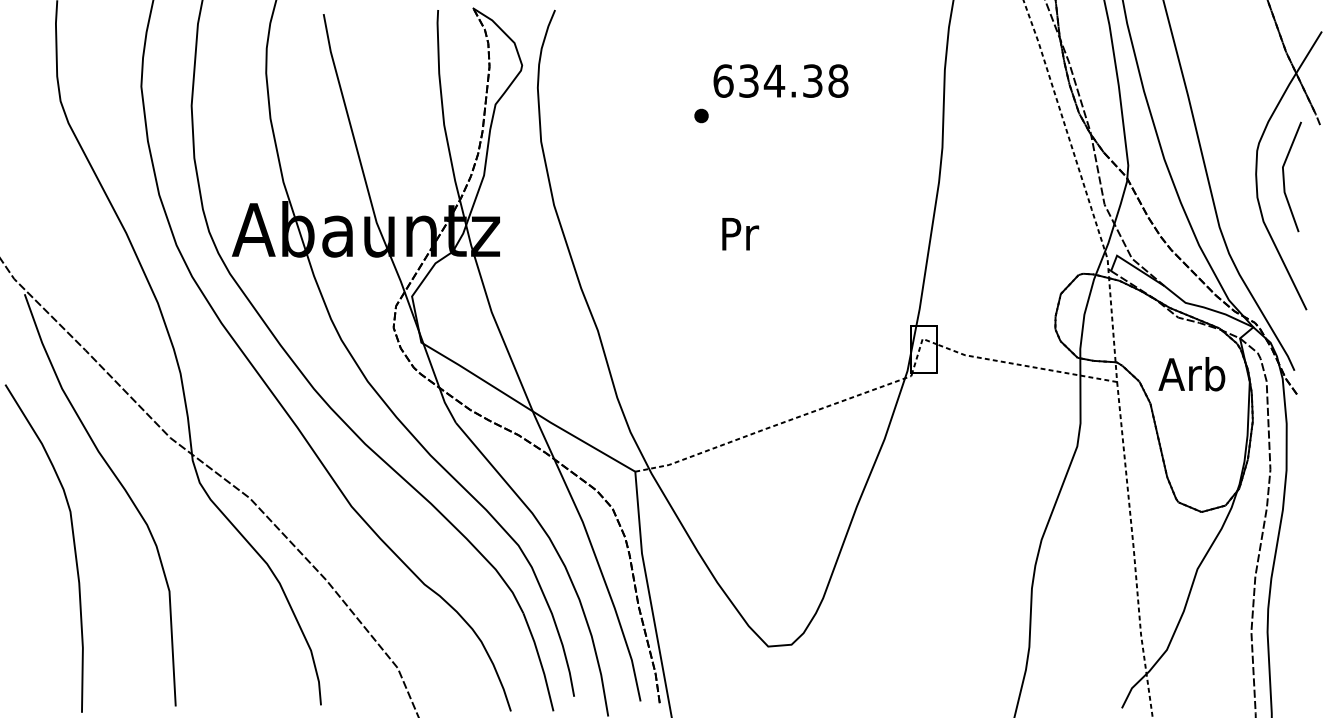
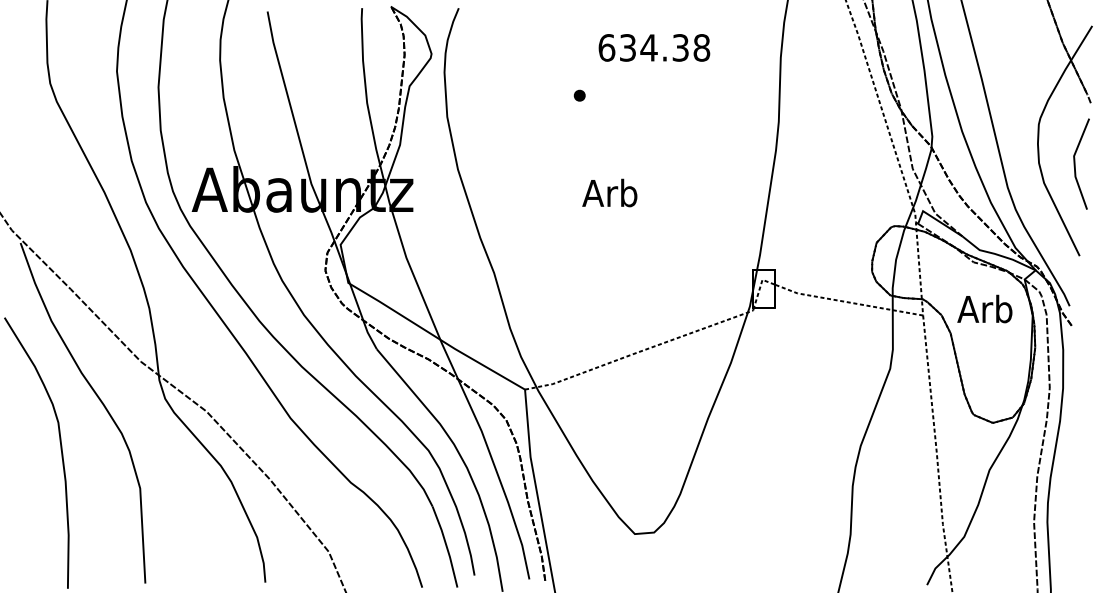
text: (781, 80) -> (654, 47), moved
line: (1284, 176) -> (1075, 163), moved
text: (737, 233) -> (609, 192), Pr -> Arb

